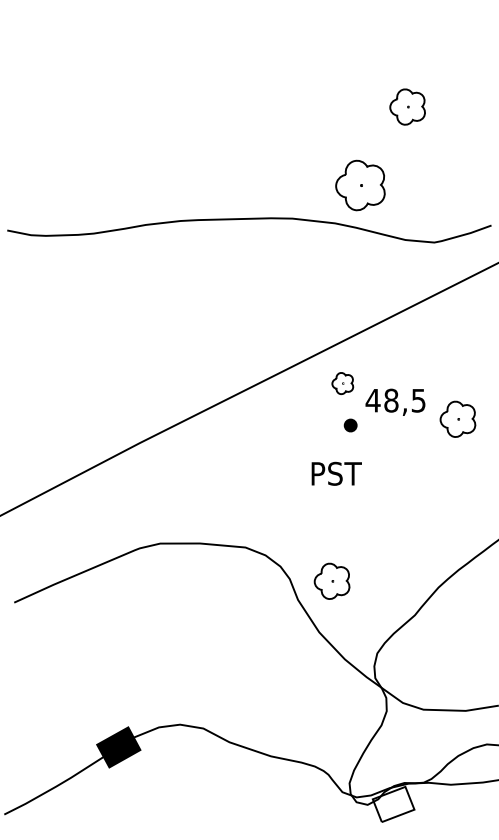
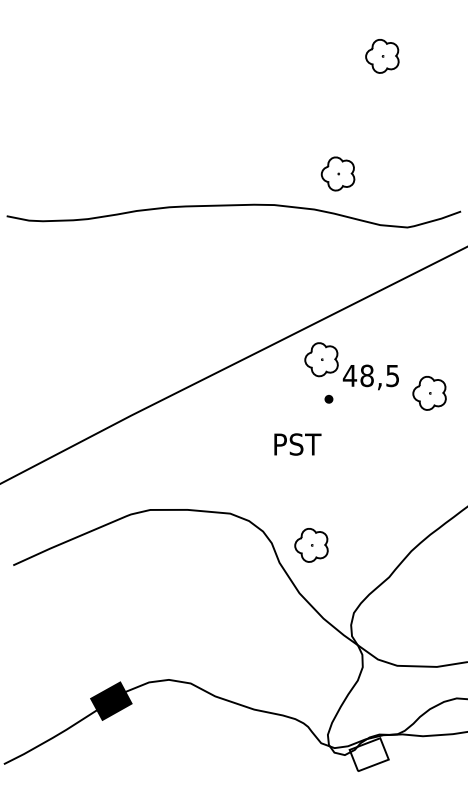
part: (407, 107) -> (382, 56), moved
part: (359, 184) -> (337, 173), size x0.71
part: (342, 383) -> (321, 359), size x1.67
part: (350, 425) -> (328, 399), size x0.62
text: (336, 473) -> (297, 444), moved

